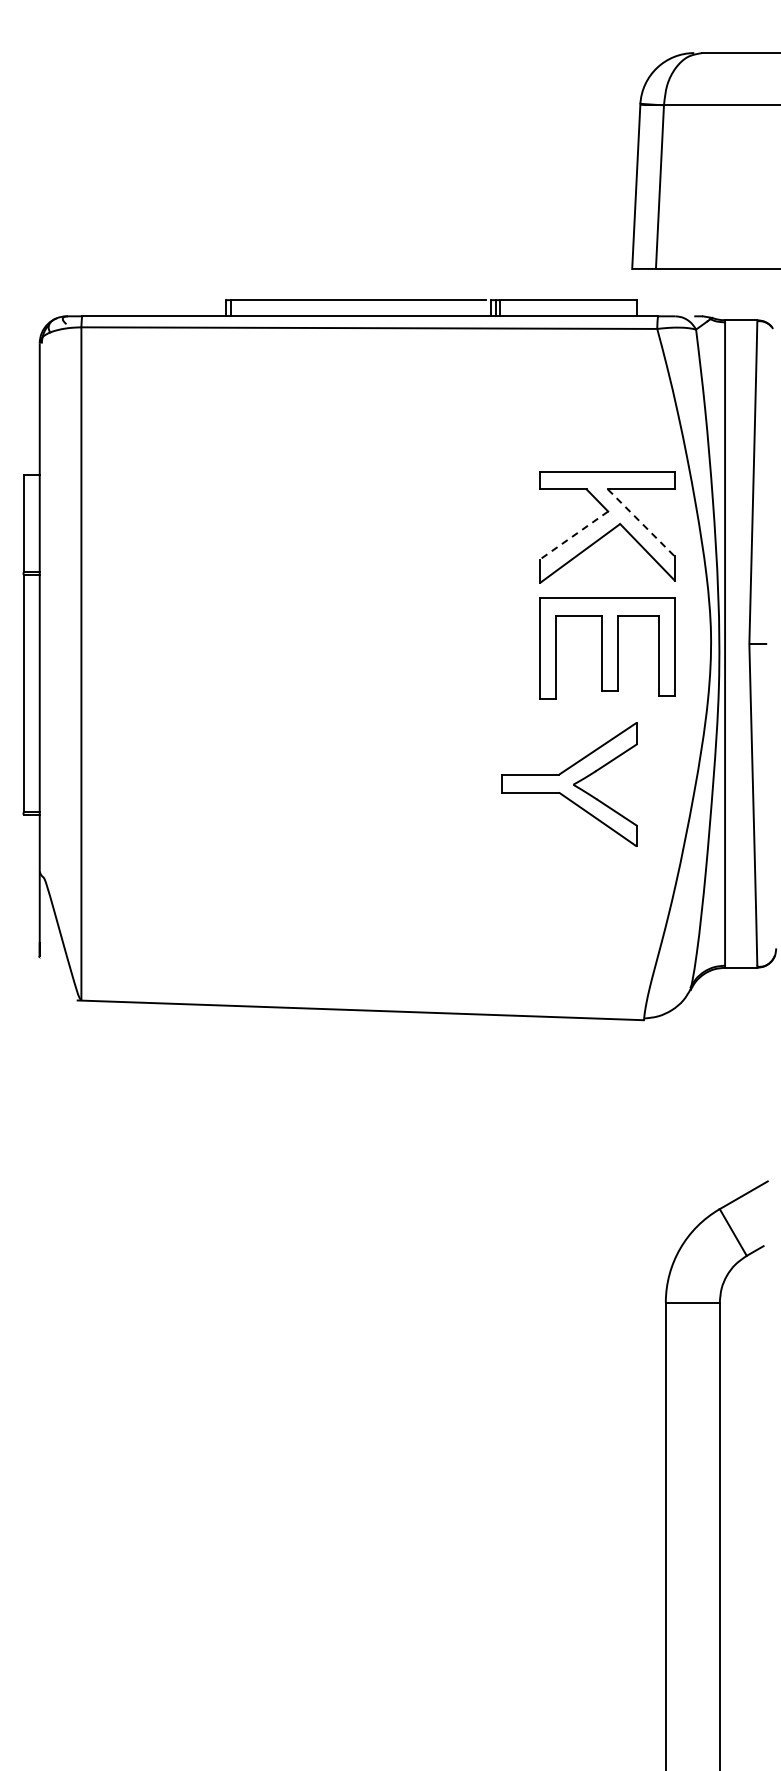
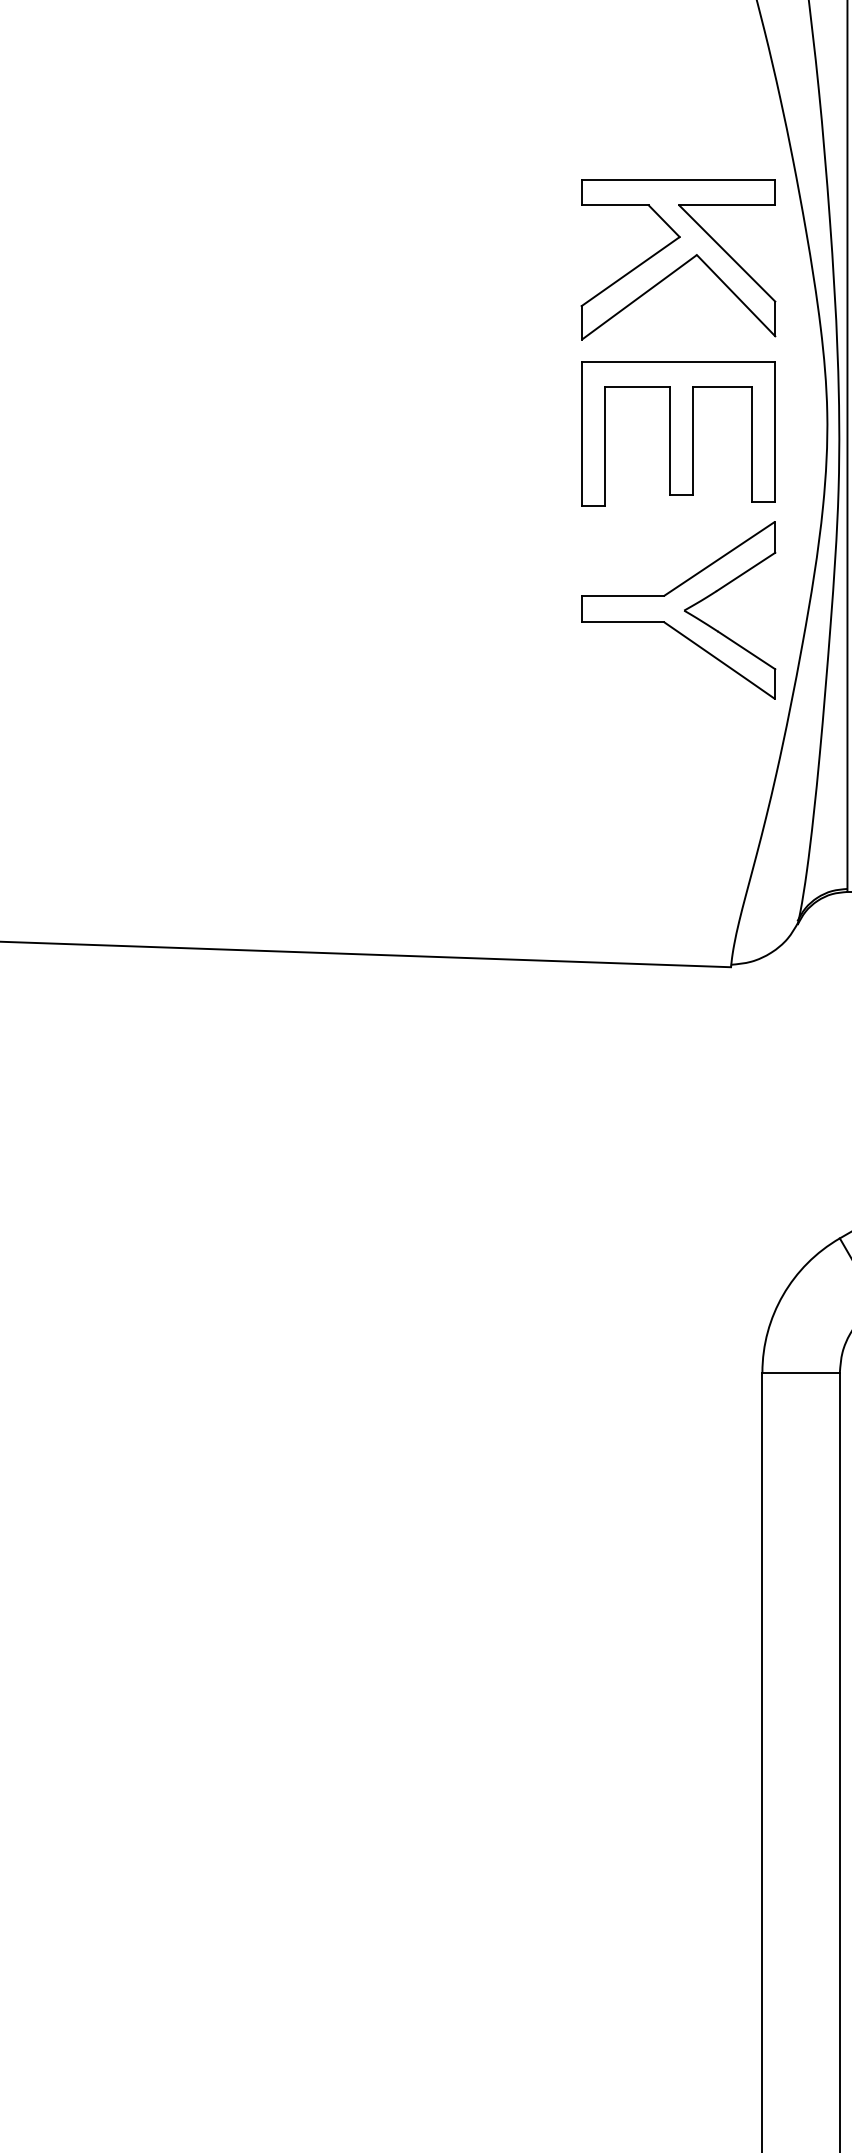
line: (641, 523) -> (727, 254), dashed -> solid
line: (574, 535) -> (631, 271), dashed -> solid
part: (569, 784) -> (678, 610), moved

